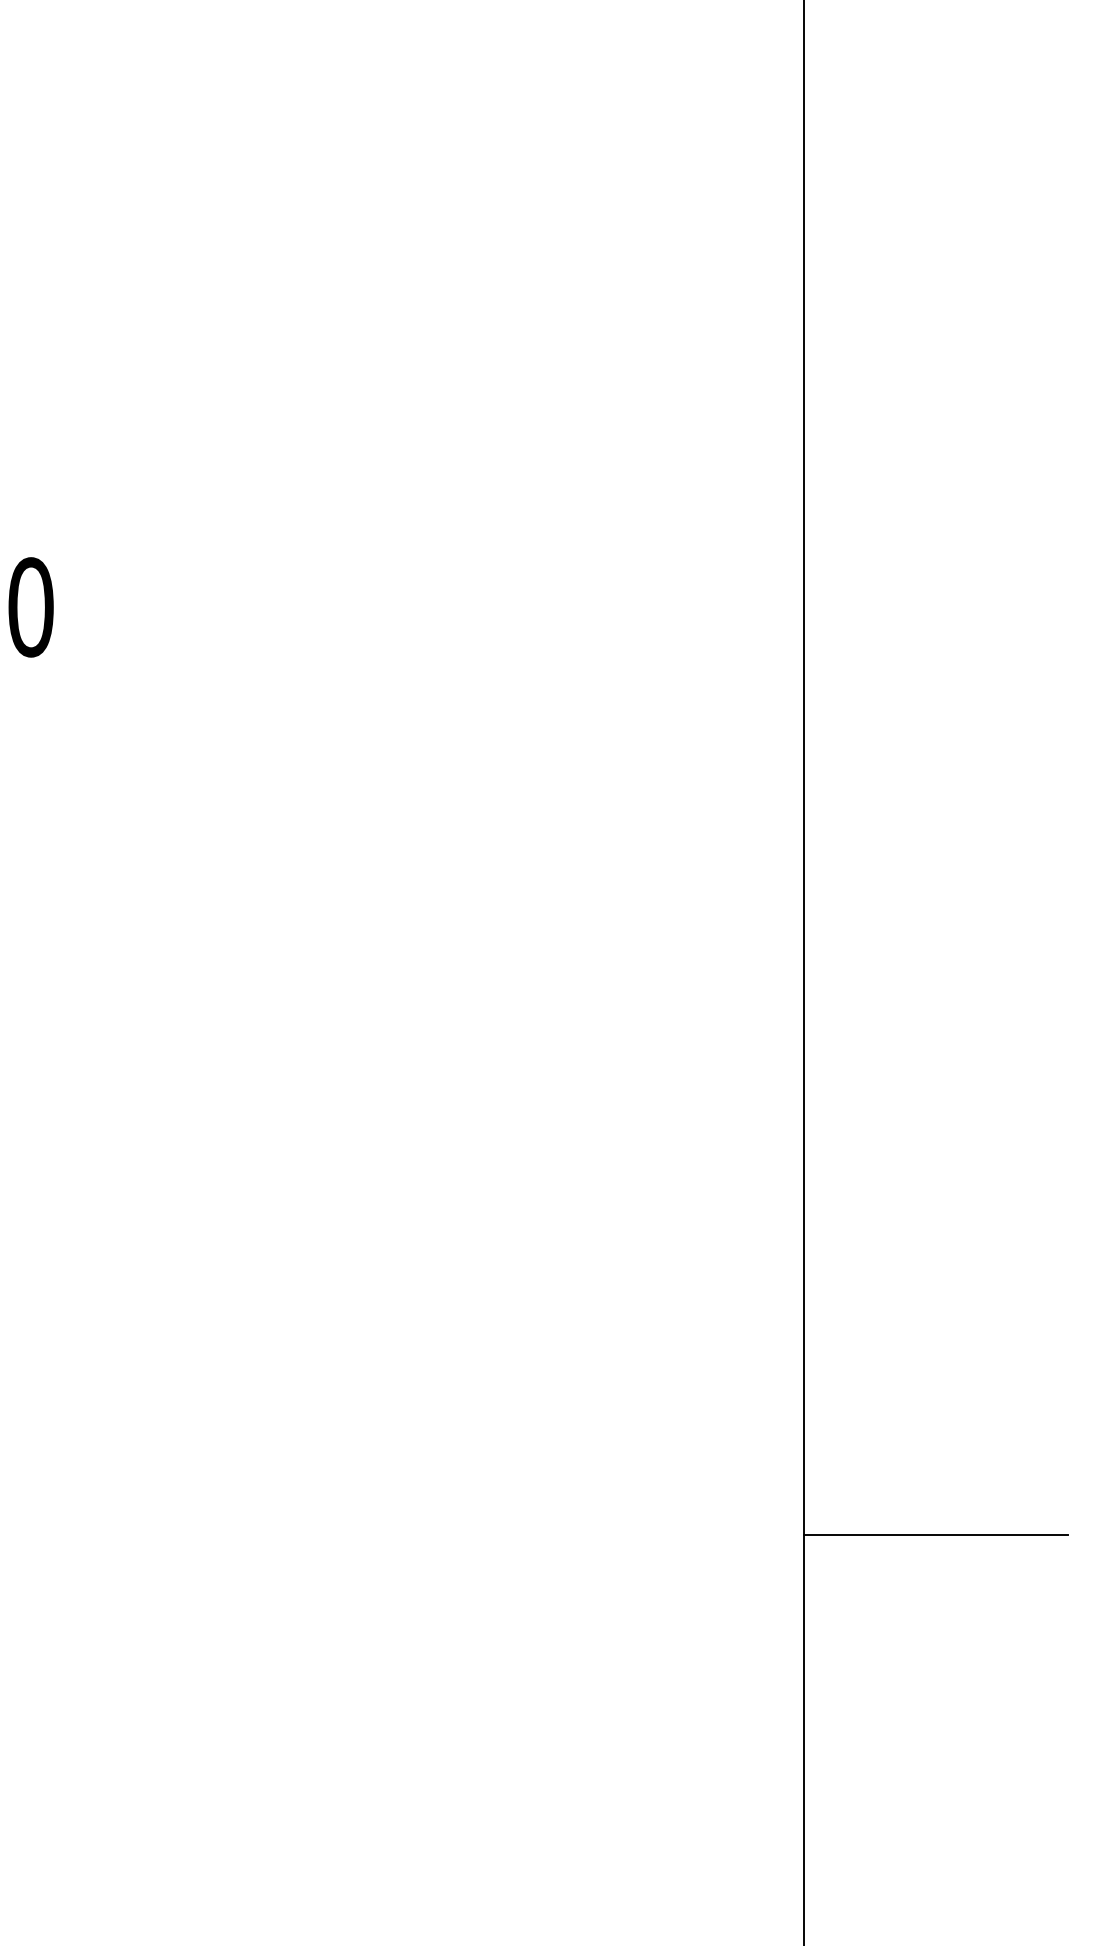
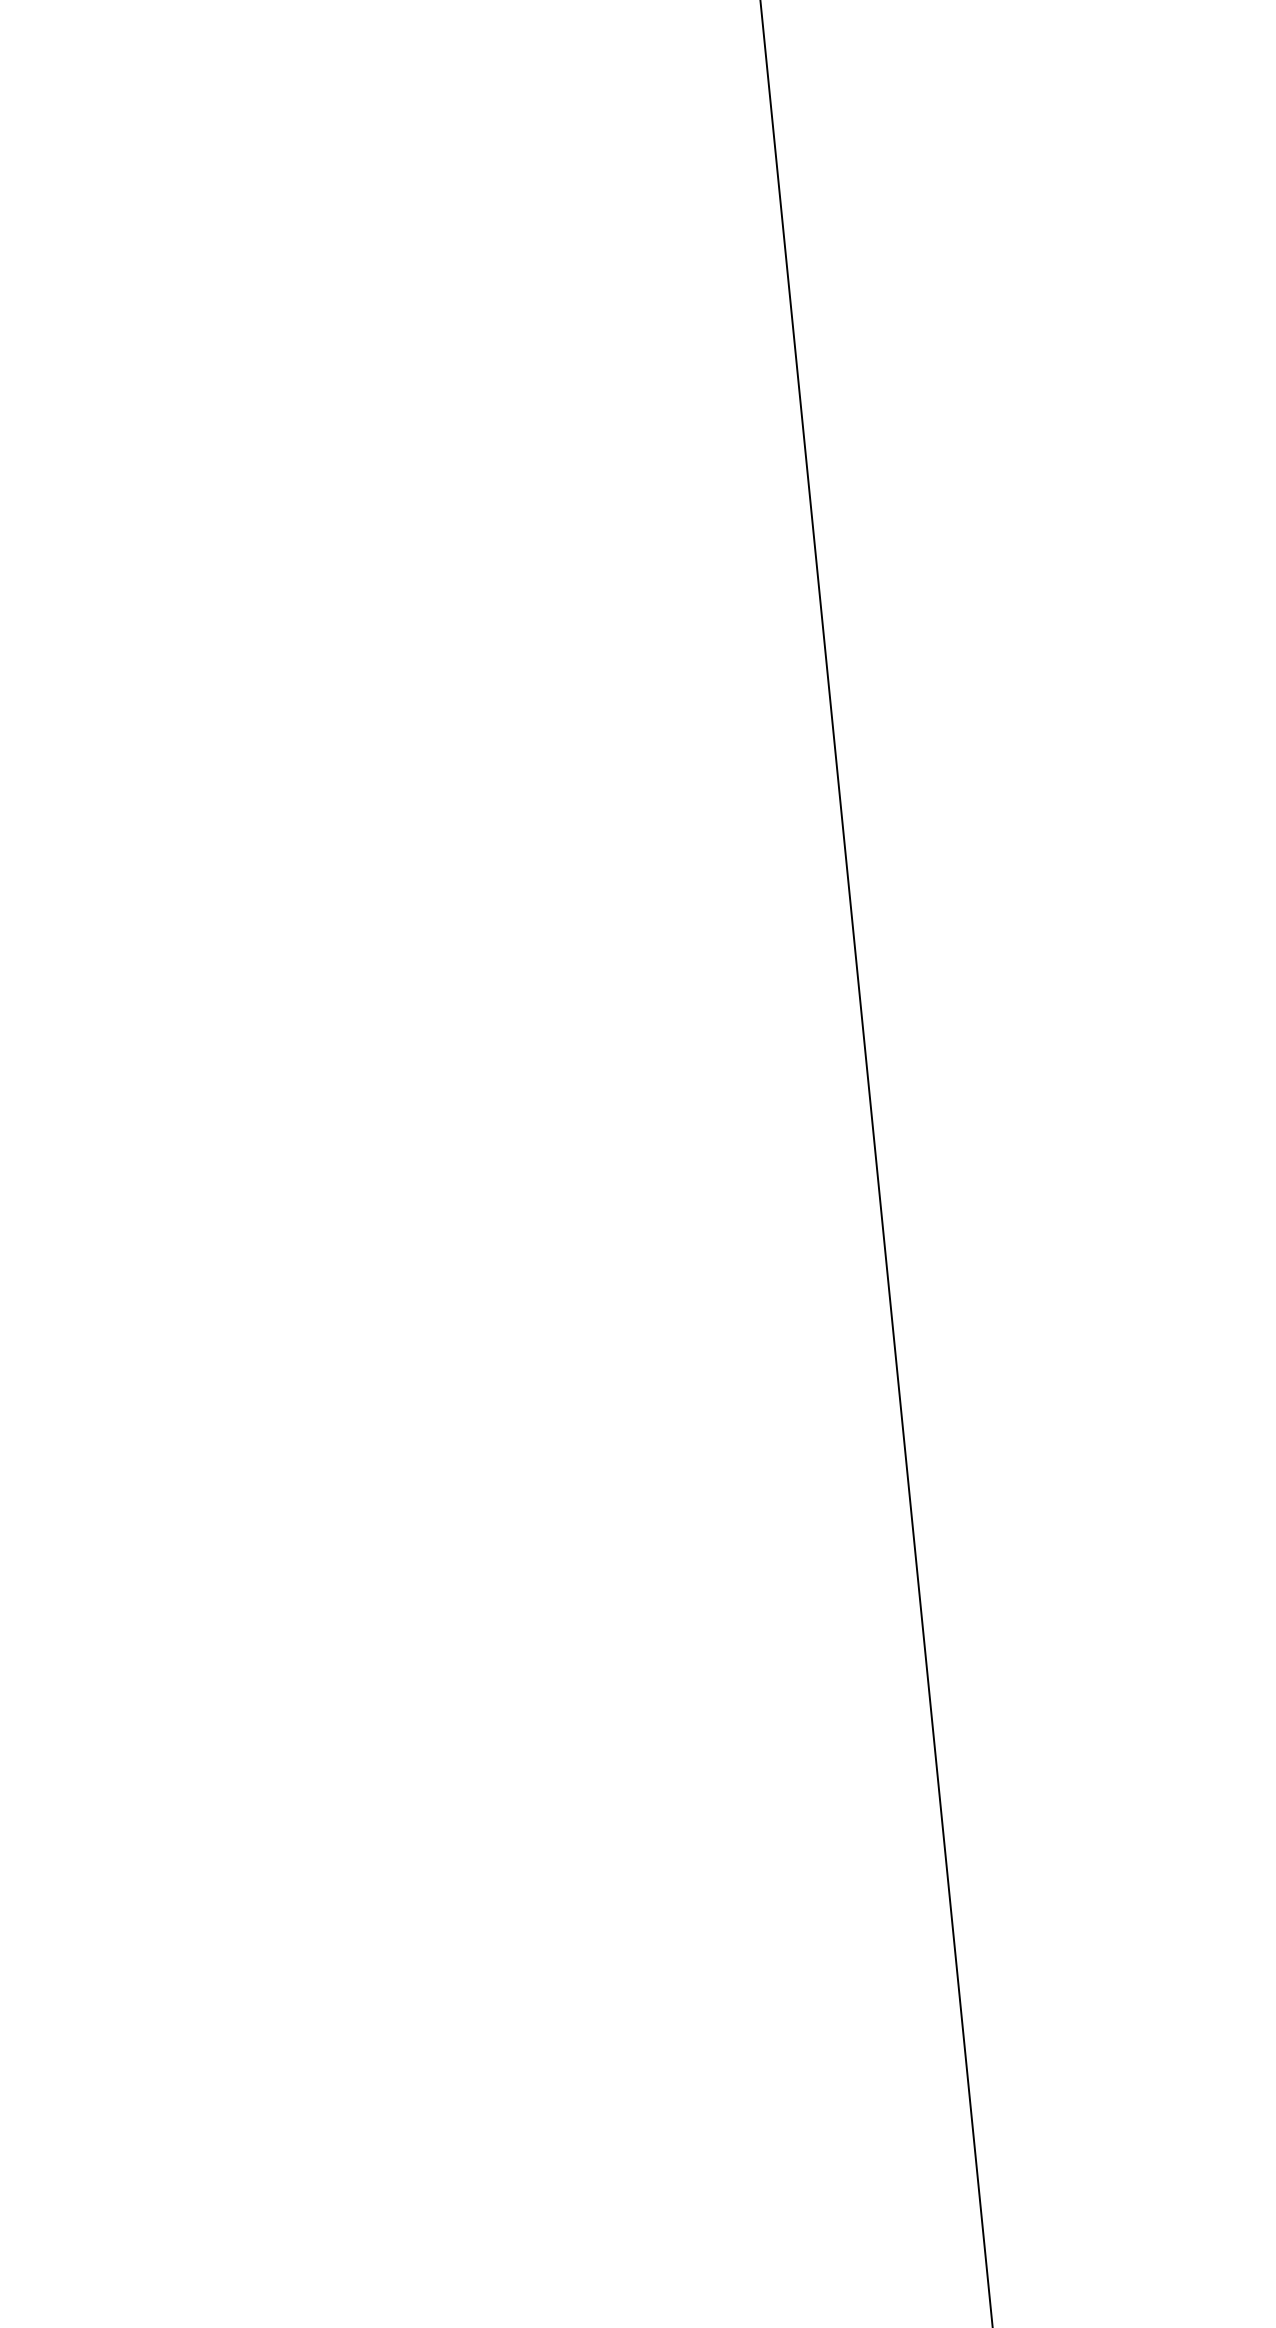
line: (935, 1534) -> (1090, 1672), removed

